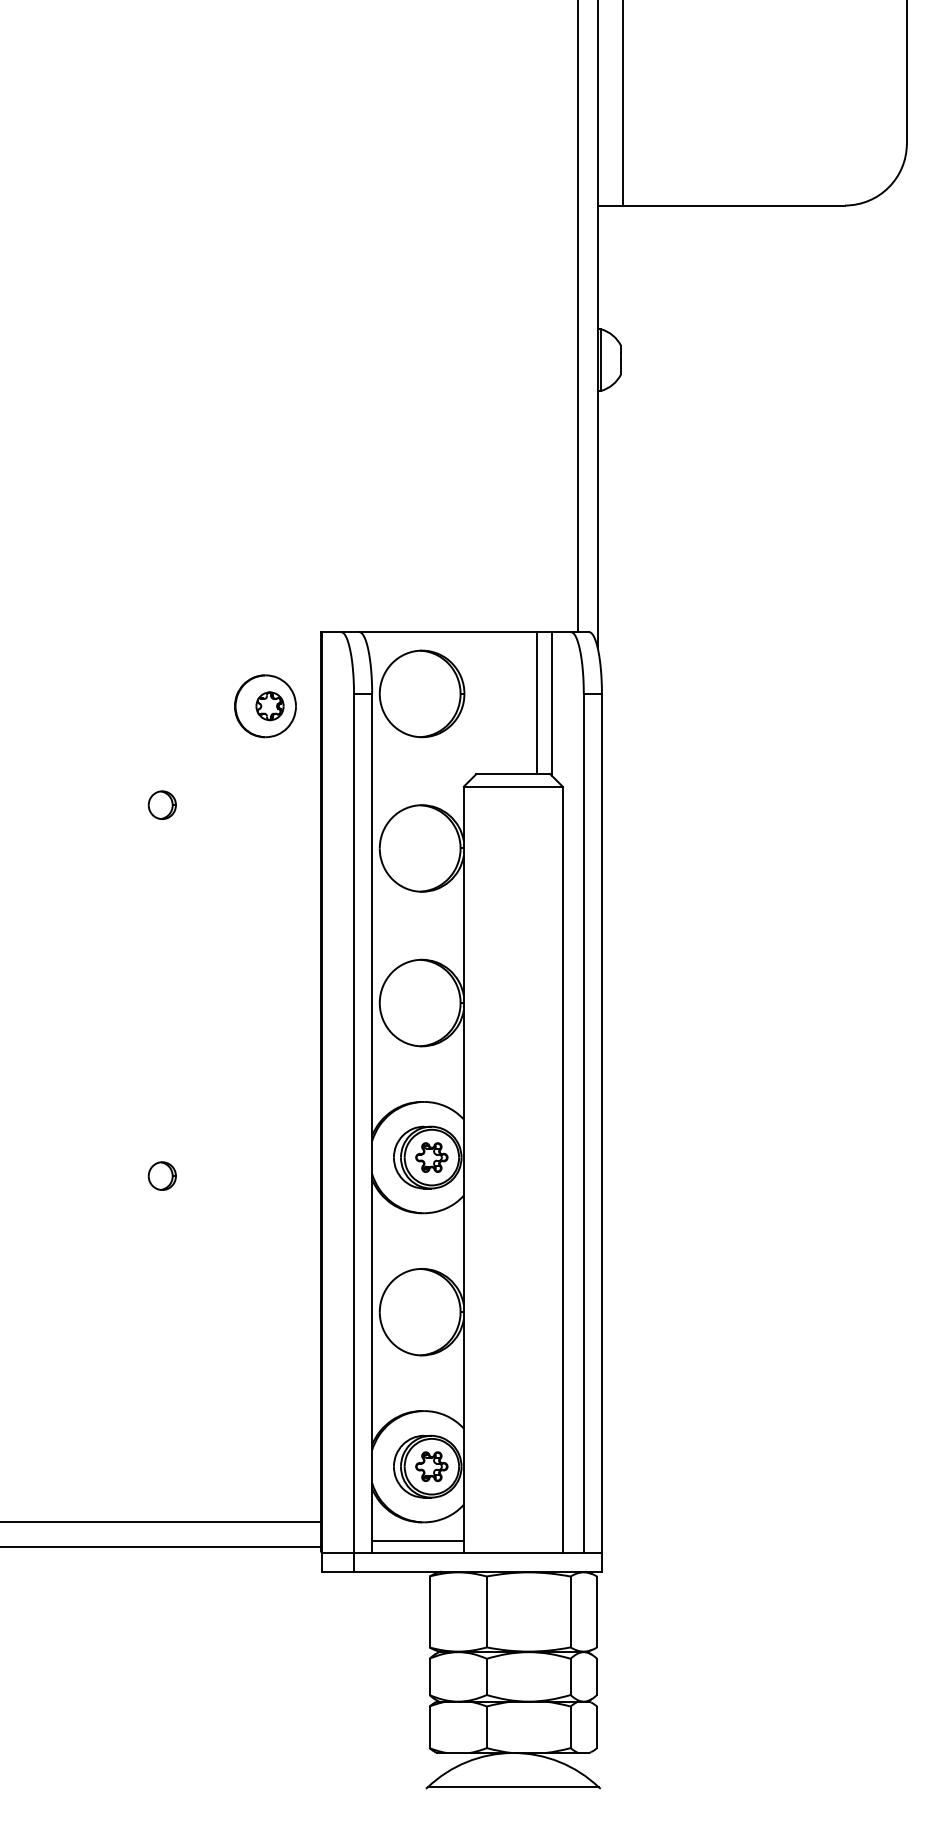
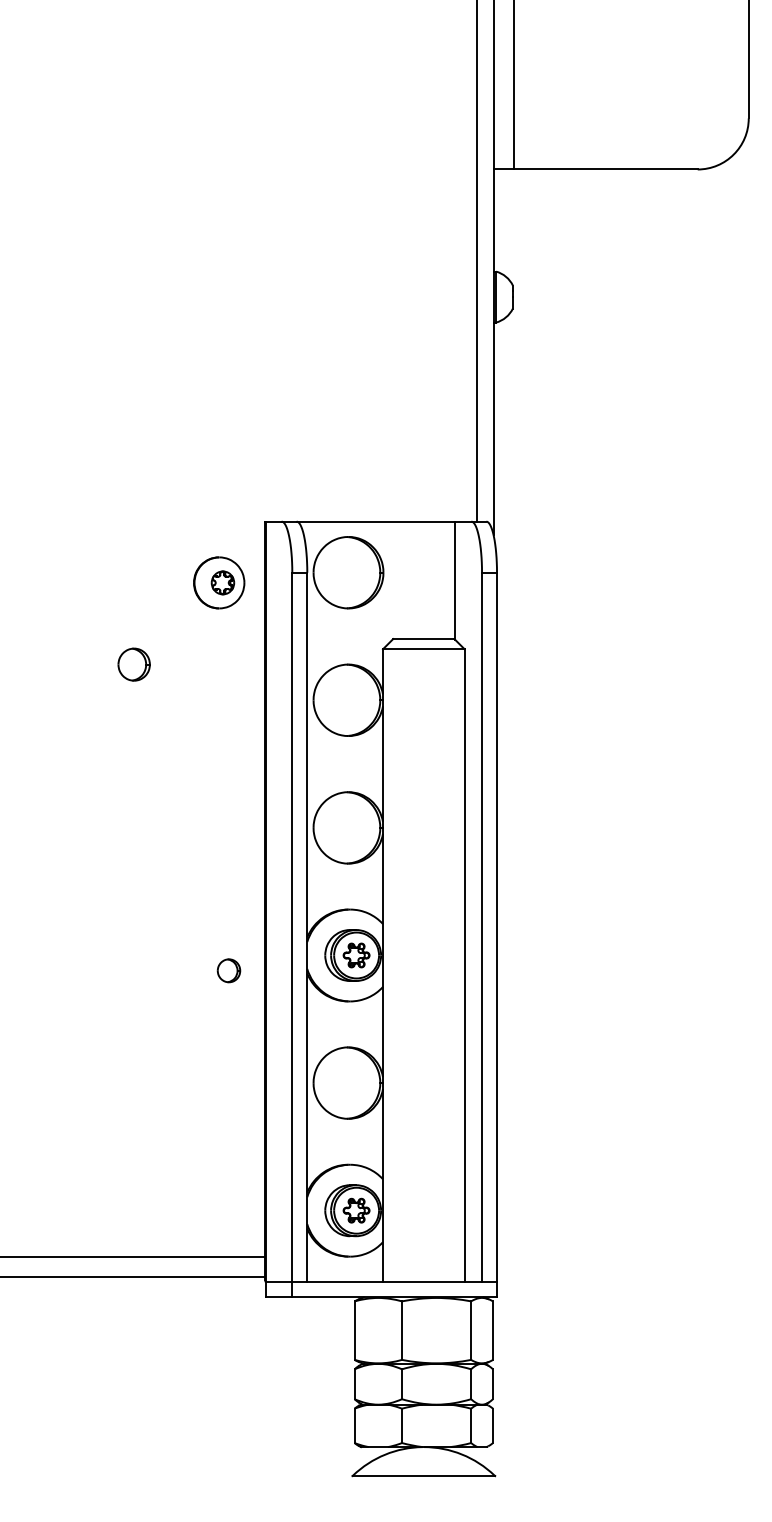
line: (536, 703) -> (442, 580), removed
part: (161, 804) -> (133, 663), size x1.4
part: (161, 1175) -> (228, 970), moved
line: (417, 1540) -> (344, 1271), removed

